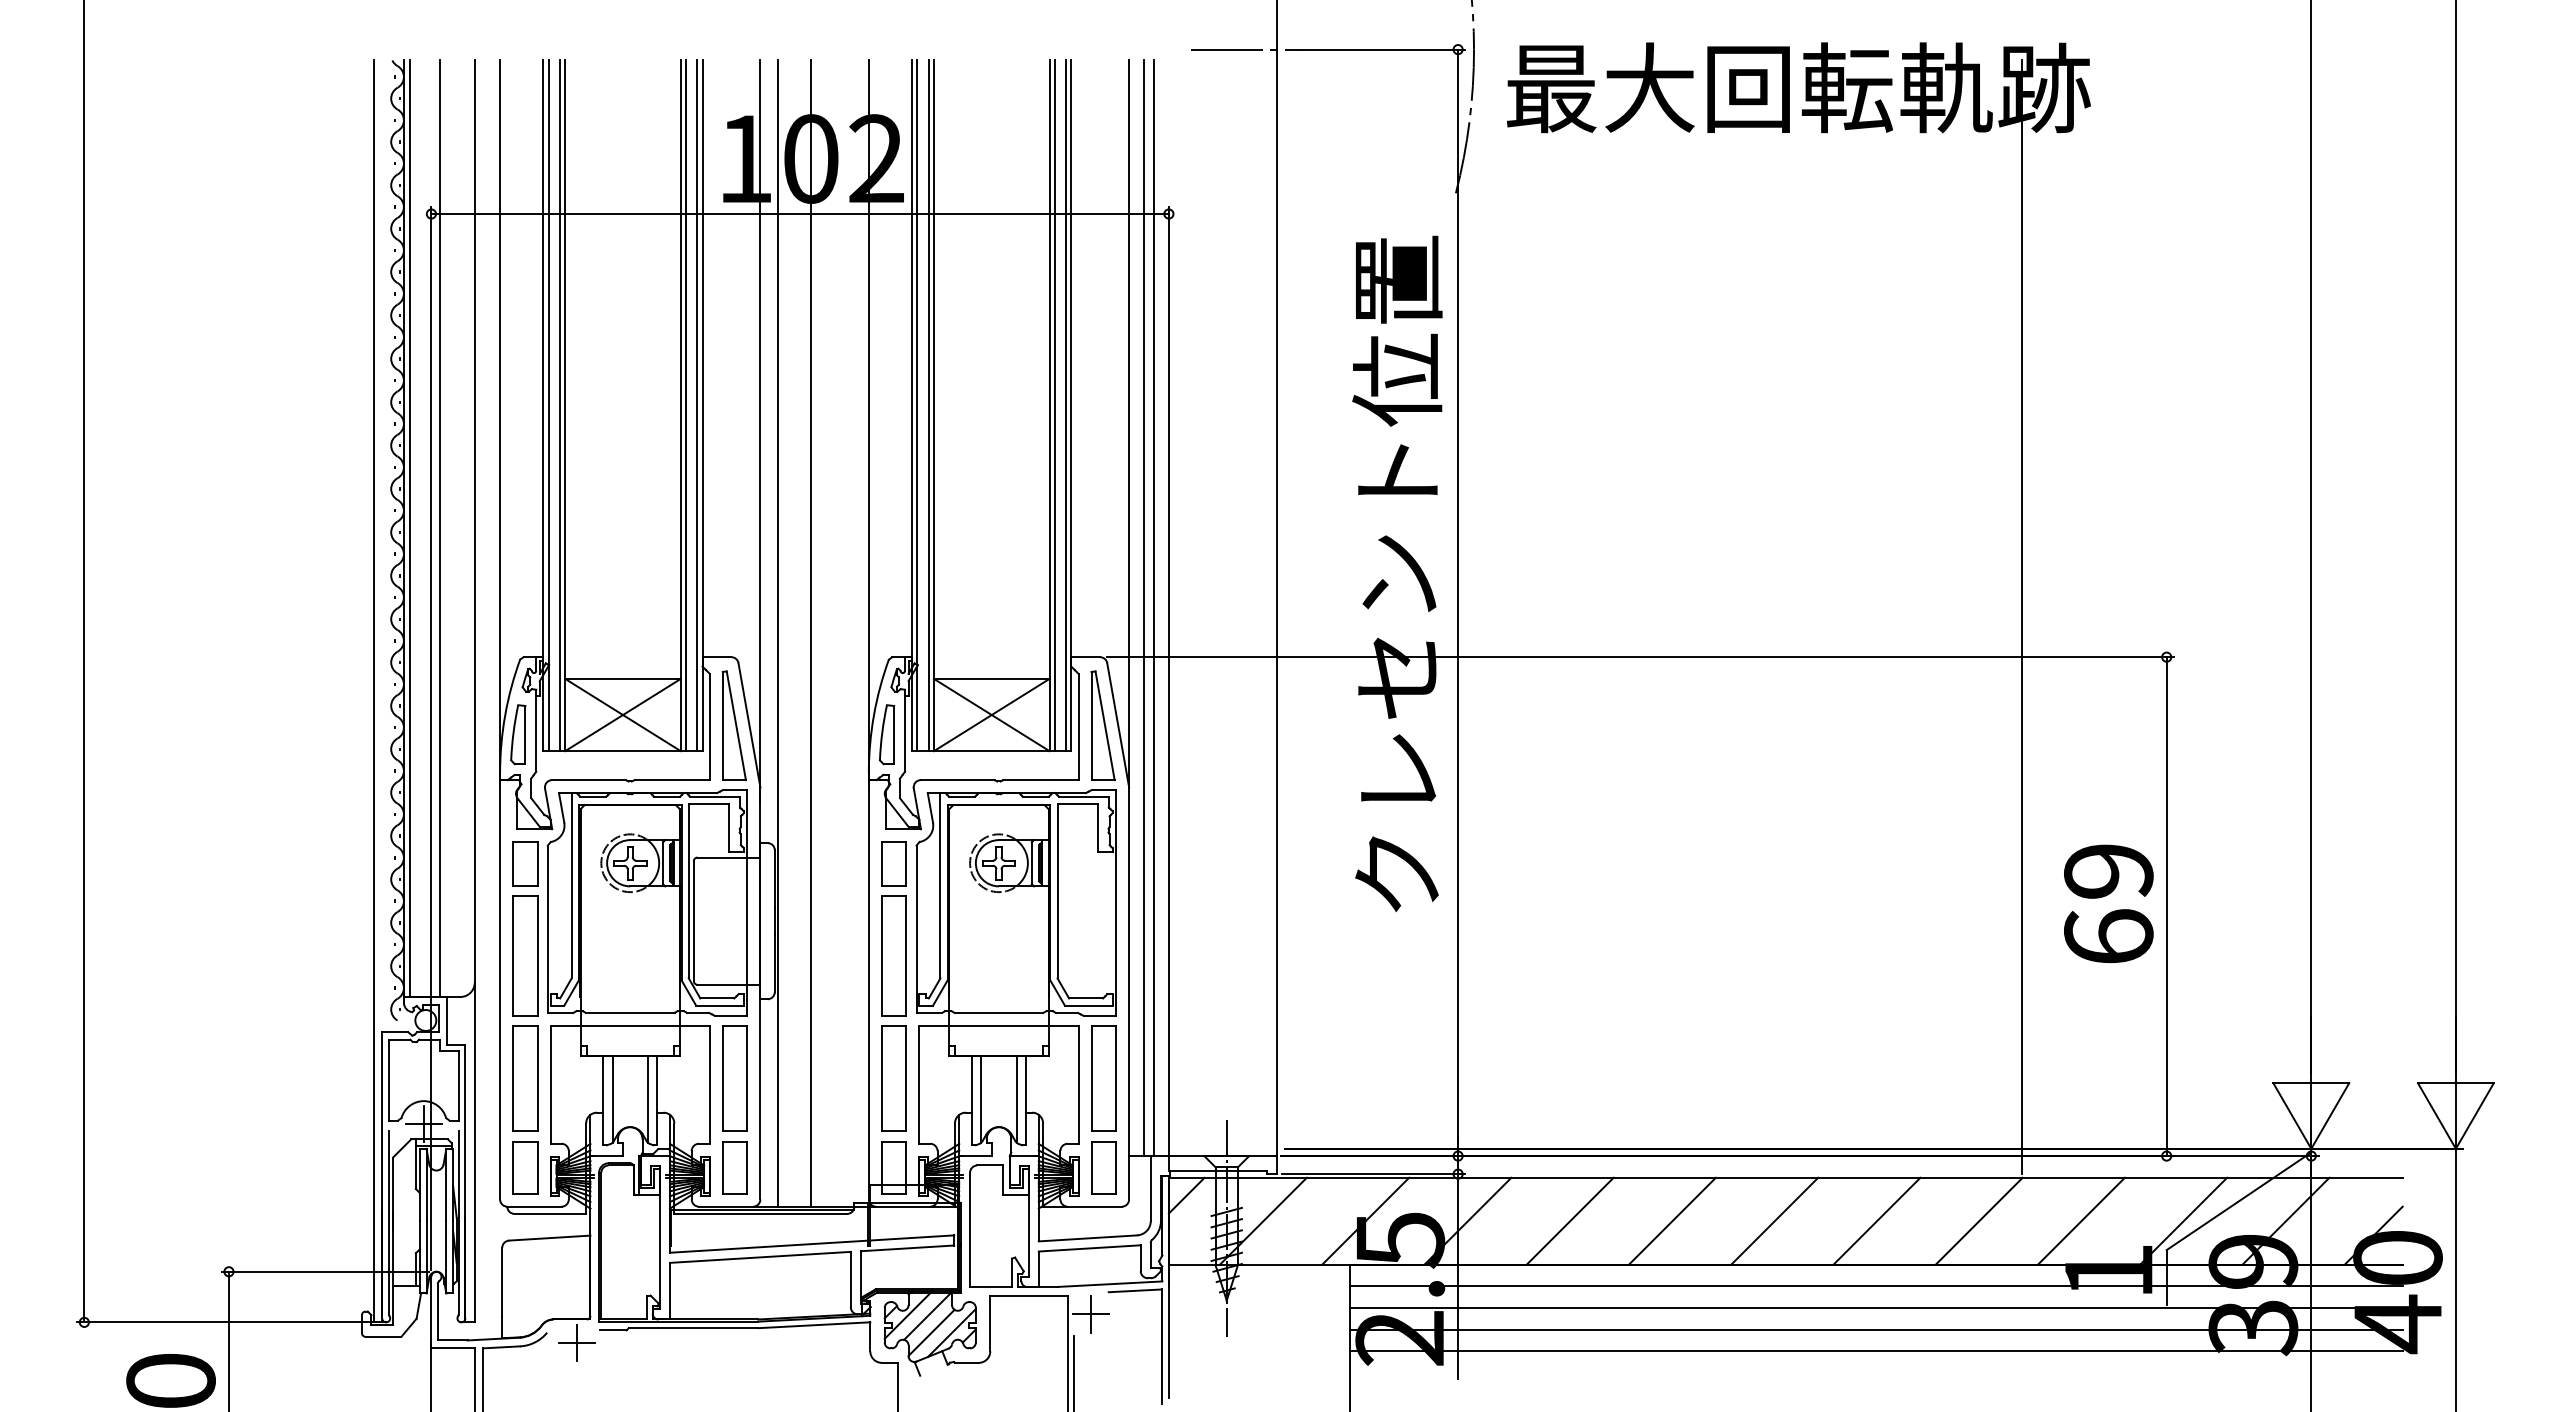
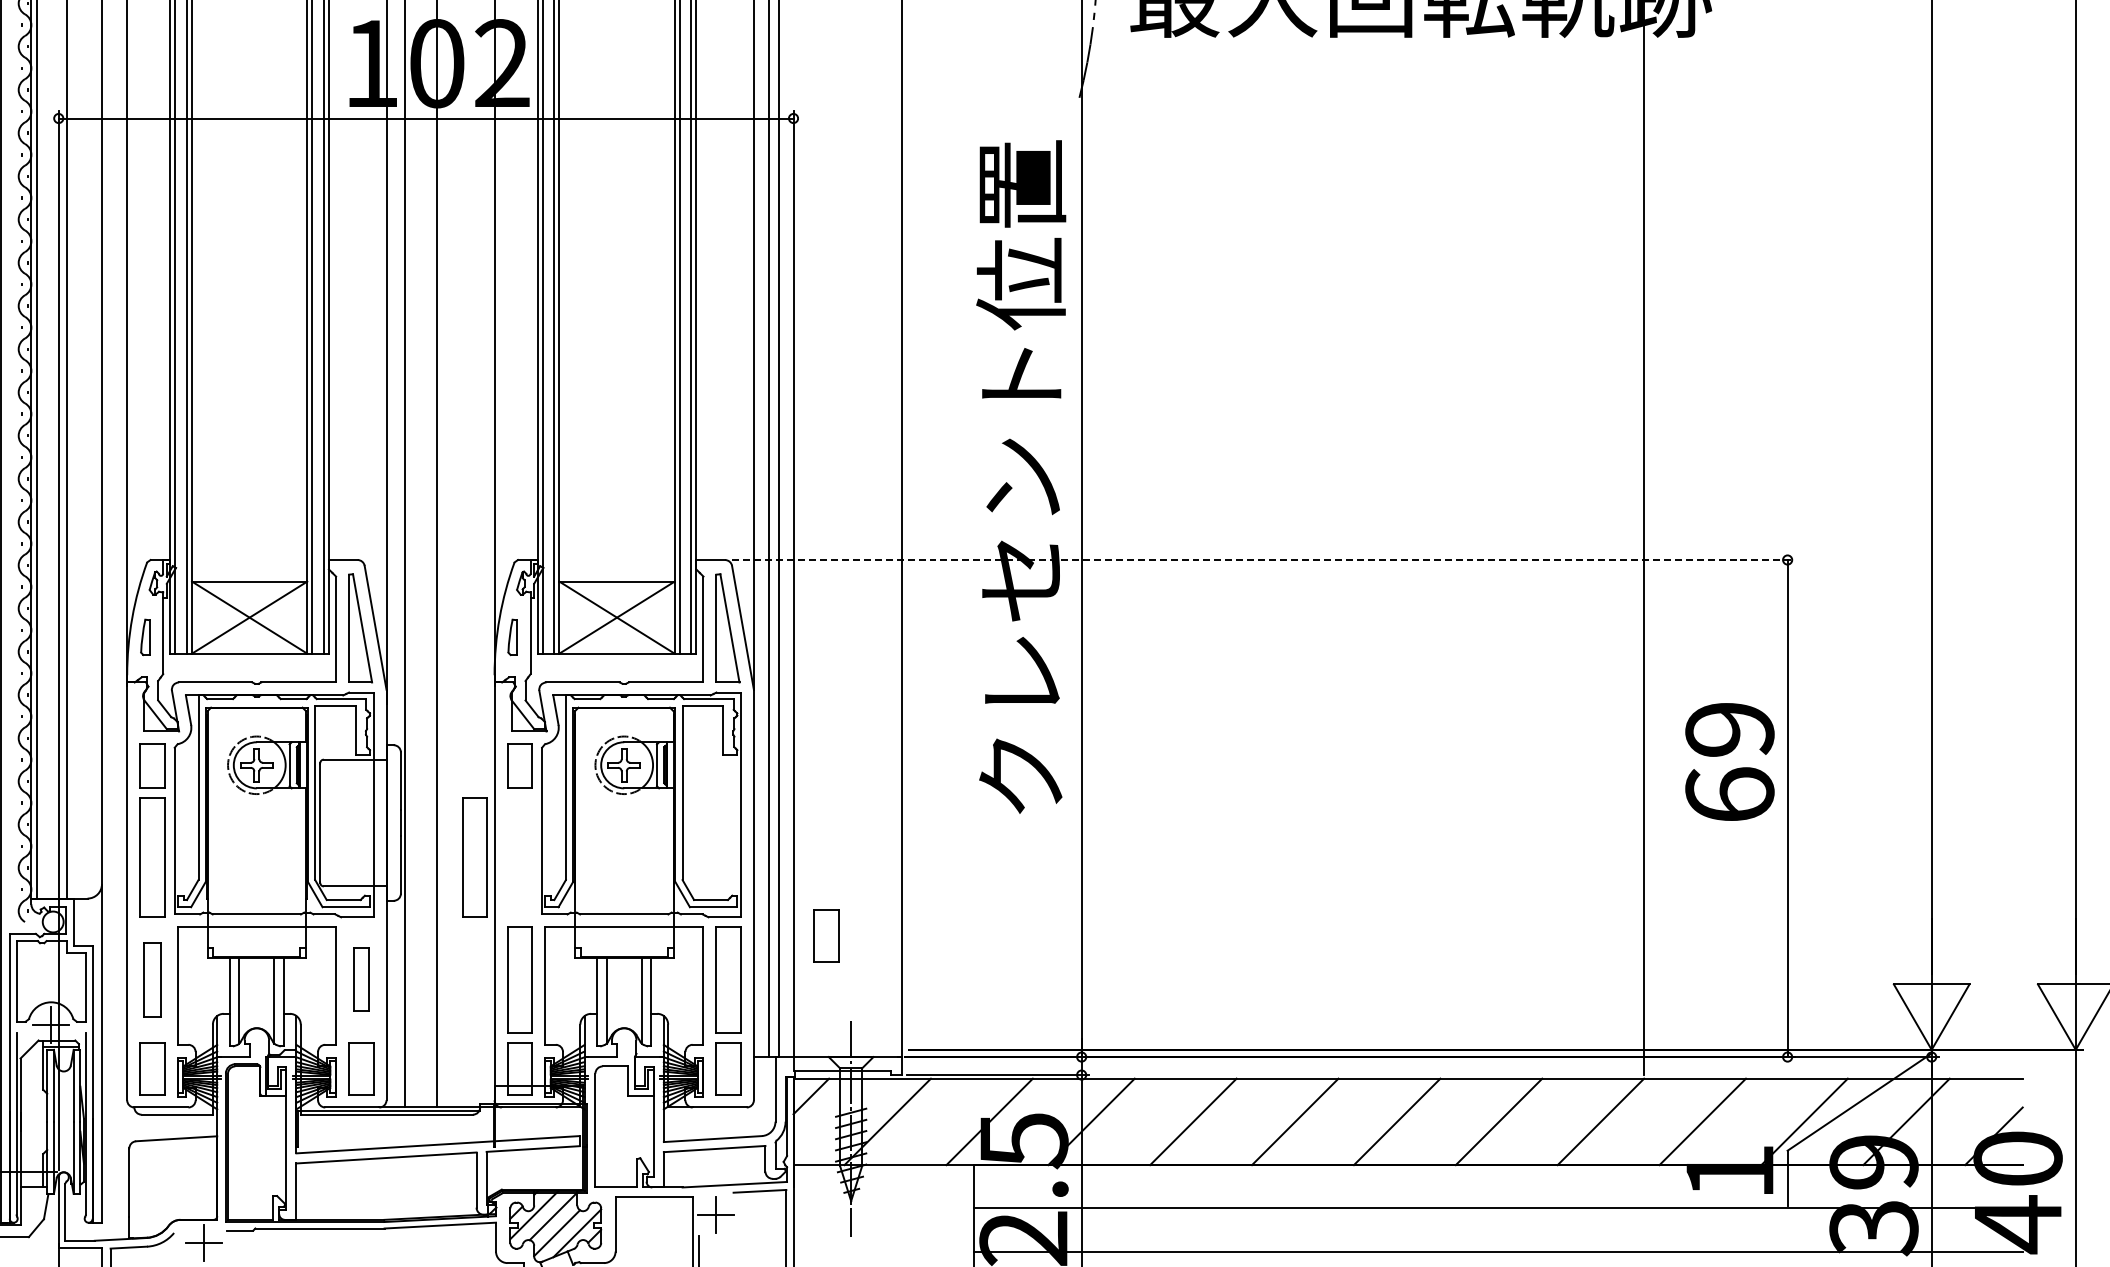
line: (1641, 657) -> (1264, 560), solid -> dashed
part: (518, 734) -> (145, 637), size x0.6
part: (886, 734) -> (512, 637), size x0.6
text: (2108, 903) -> (1729, 761), moved
part: (893, 955) -> (474, 857), moved
part: (1201, 1034) -> (826, 935), added
part: (525, 1078) -> (152, 979), size x0.7
part: (734, 1078) -> (360, 979), size x0.6
line: (1875, 1286) -> (1497, 1187), removed
line: (1875, 1329) -> (1497, 1229), removed

